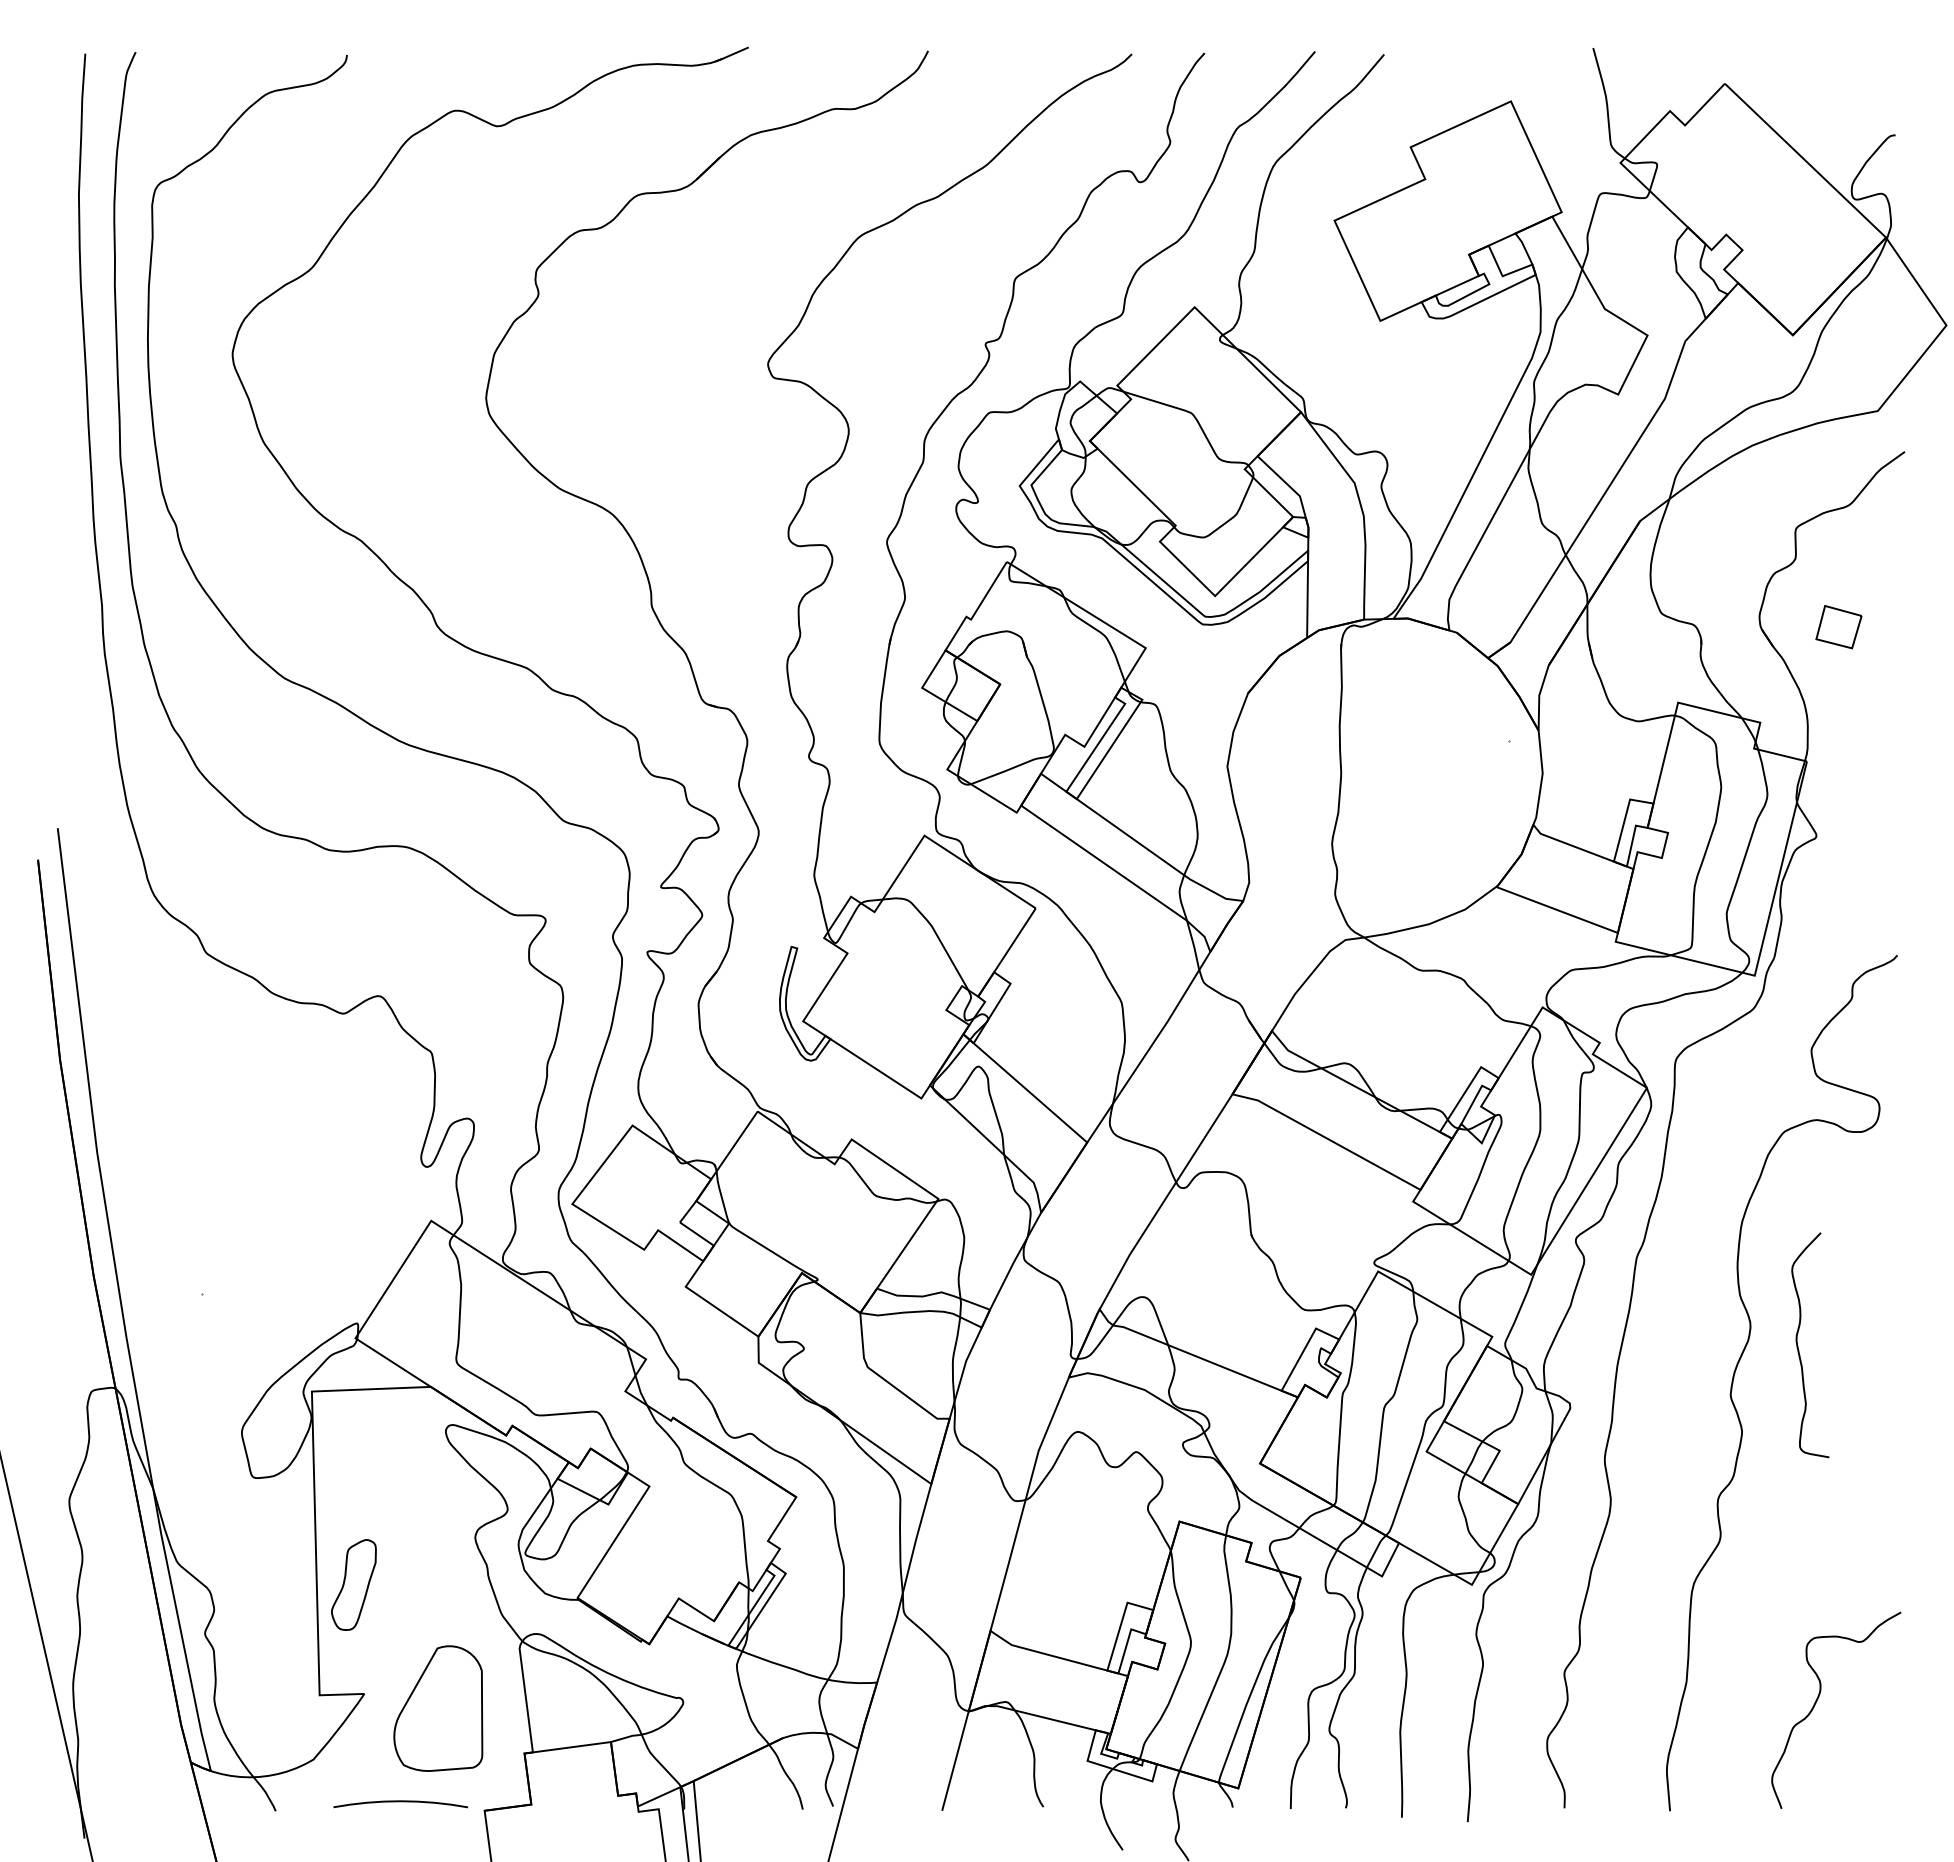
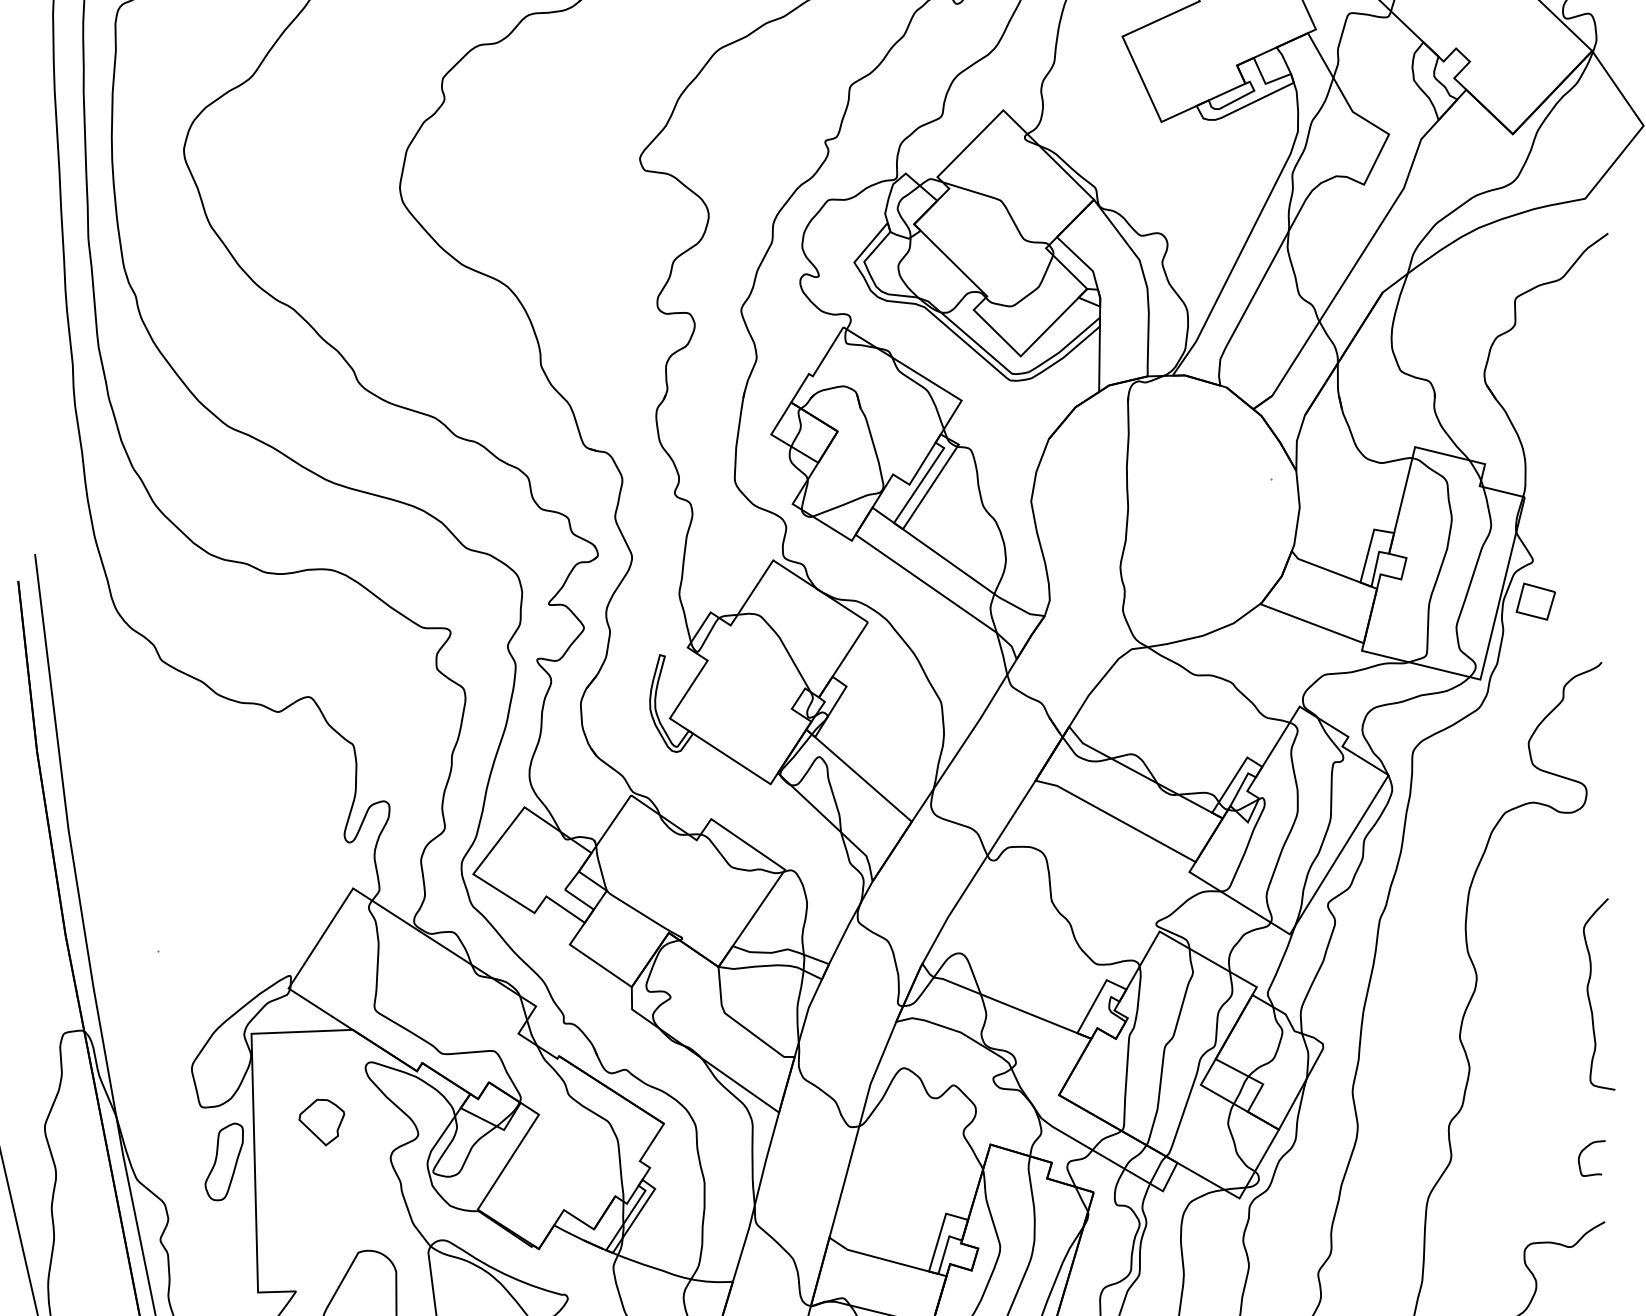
part: (1838, 627) -> (1535, 601), moved
curve: (1798, 1345) -> (1589, 994), moved
part: (394, 1495) -> (321, 1122), added
curve: (1876, 1528) -> (1584, 1150), added
part: (353, 1584) -> (223, 1161), moved

